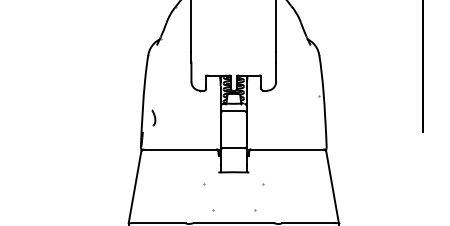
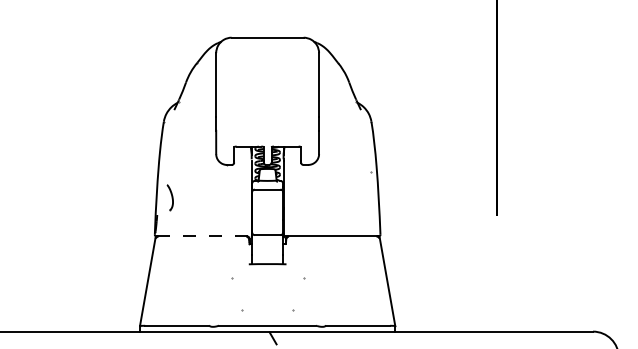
part: (153, 118) -> (170, 198), size x1.4
line: (181, 149) -> (204, 236), solid -> dashed

